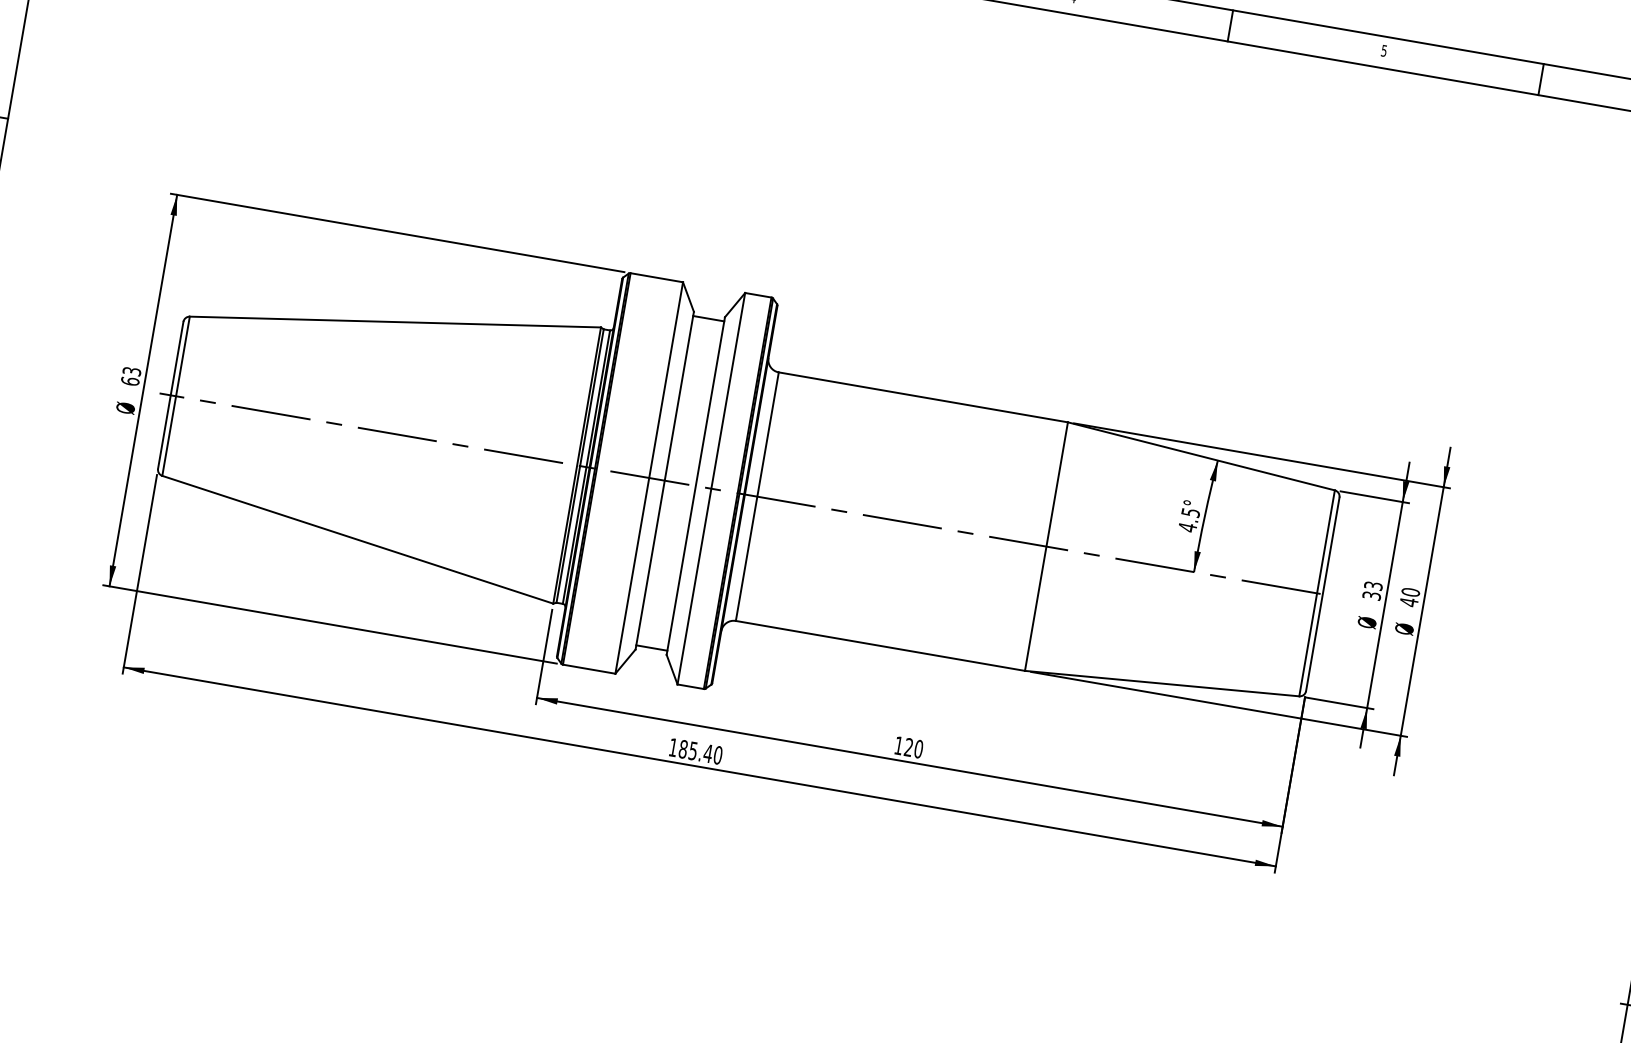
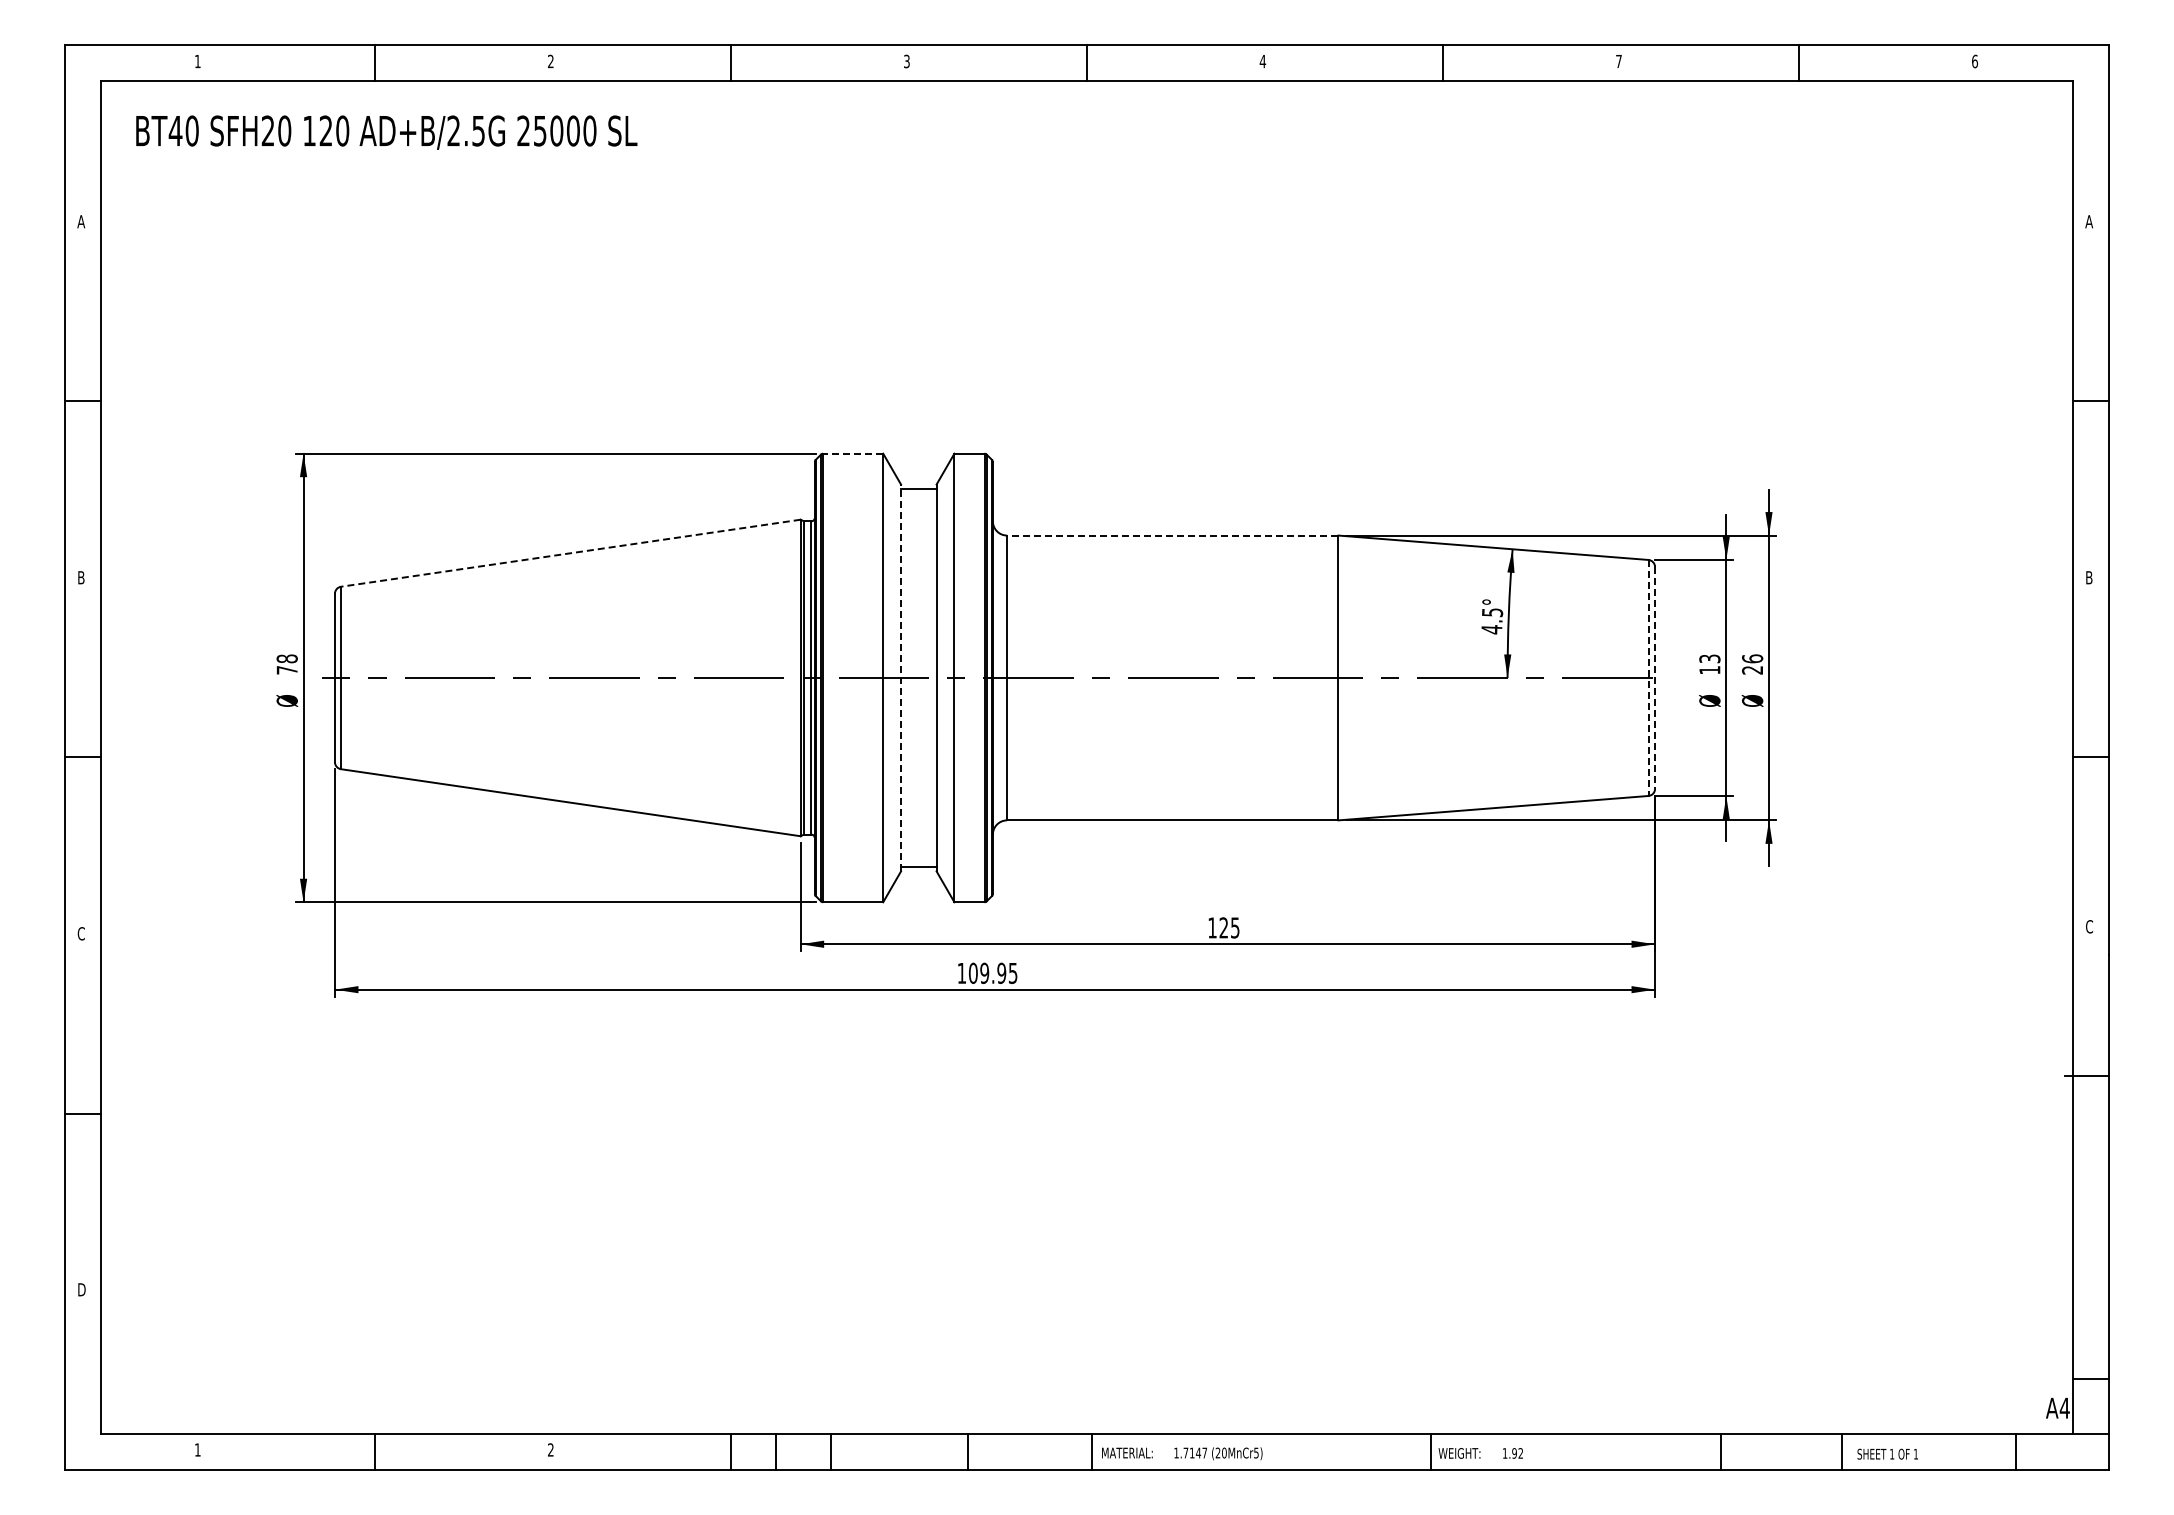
text: (1383, 50) -> (1618, 61), 5 -> 7
line: (656, 277) -> (852, 453), solid -> dashed
line: (395, 322) -> (570, 553), solid -> dashed
text: (130, 376) -> (286, 664), 63 -> 78
line: (923, 397) -> (1172, 535), solid -> dashed
line: (665, 480) -> (901, 677), solid -> dashed
line: (1316, 593) -> (1648, 678), solid -> dashed
line: (1323, 593) -> (1655, 677), solid -> dashed
text: (1371, 596) -> (1709, 670), 33 -> 13
text: (1409, 597) -> (1752, 664), 40 -> 26
text: (918, 748) -> (1234, 927), 120 -> 125
text: (700, 751) -> (992, 972), 185.40 -> 109.95

